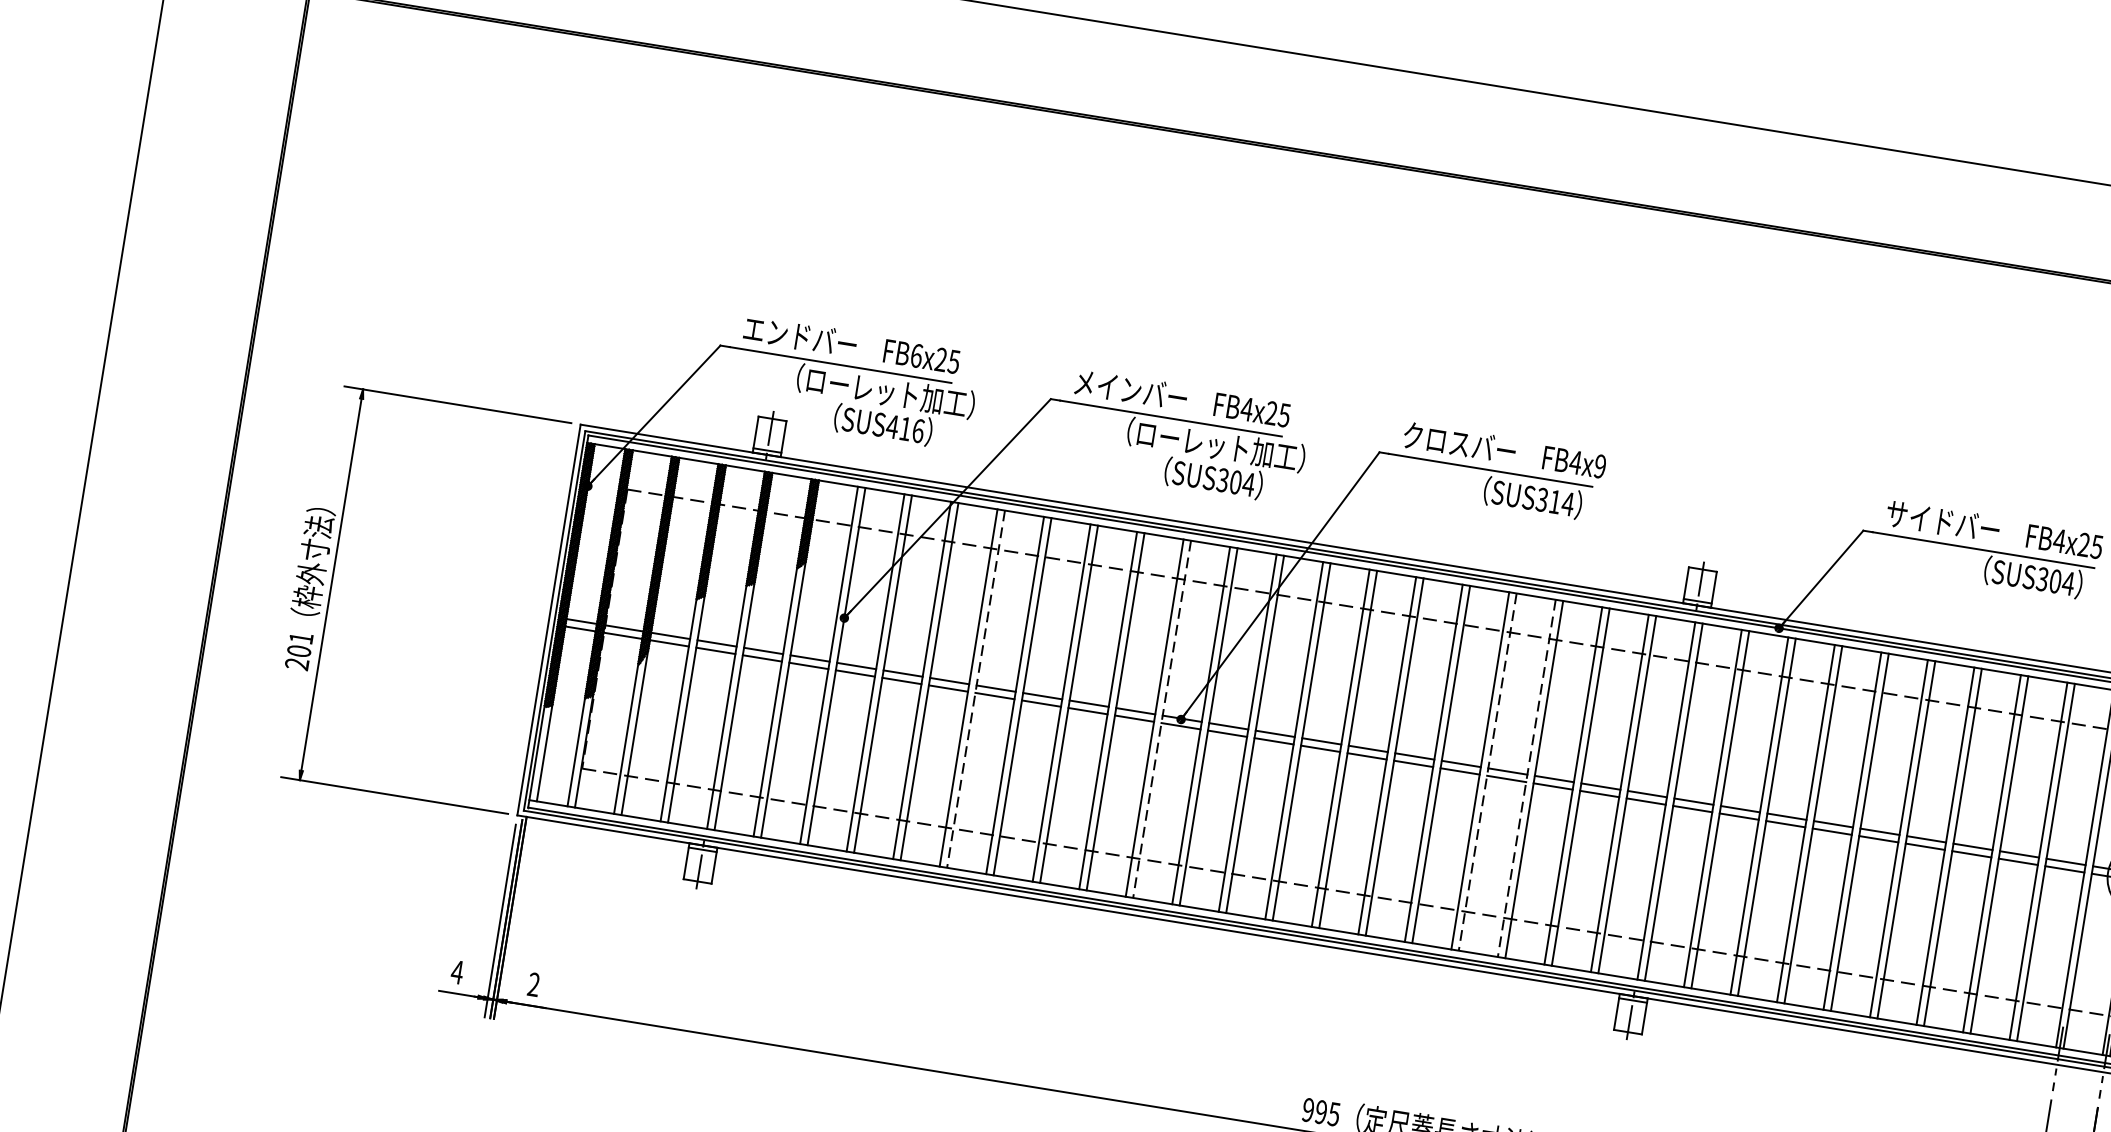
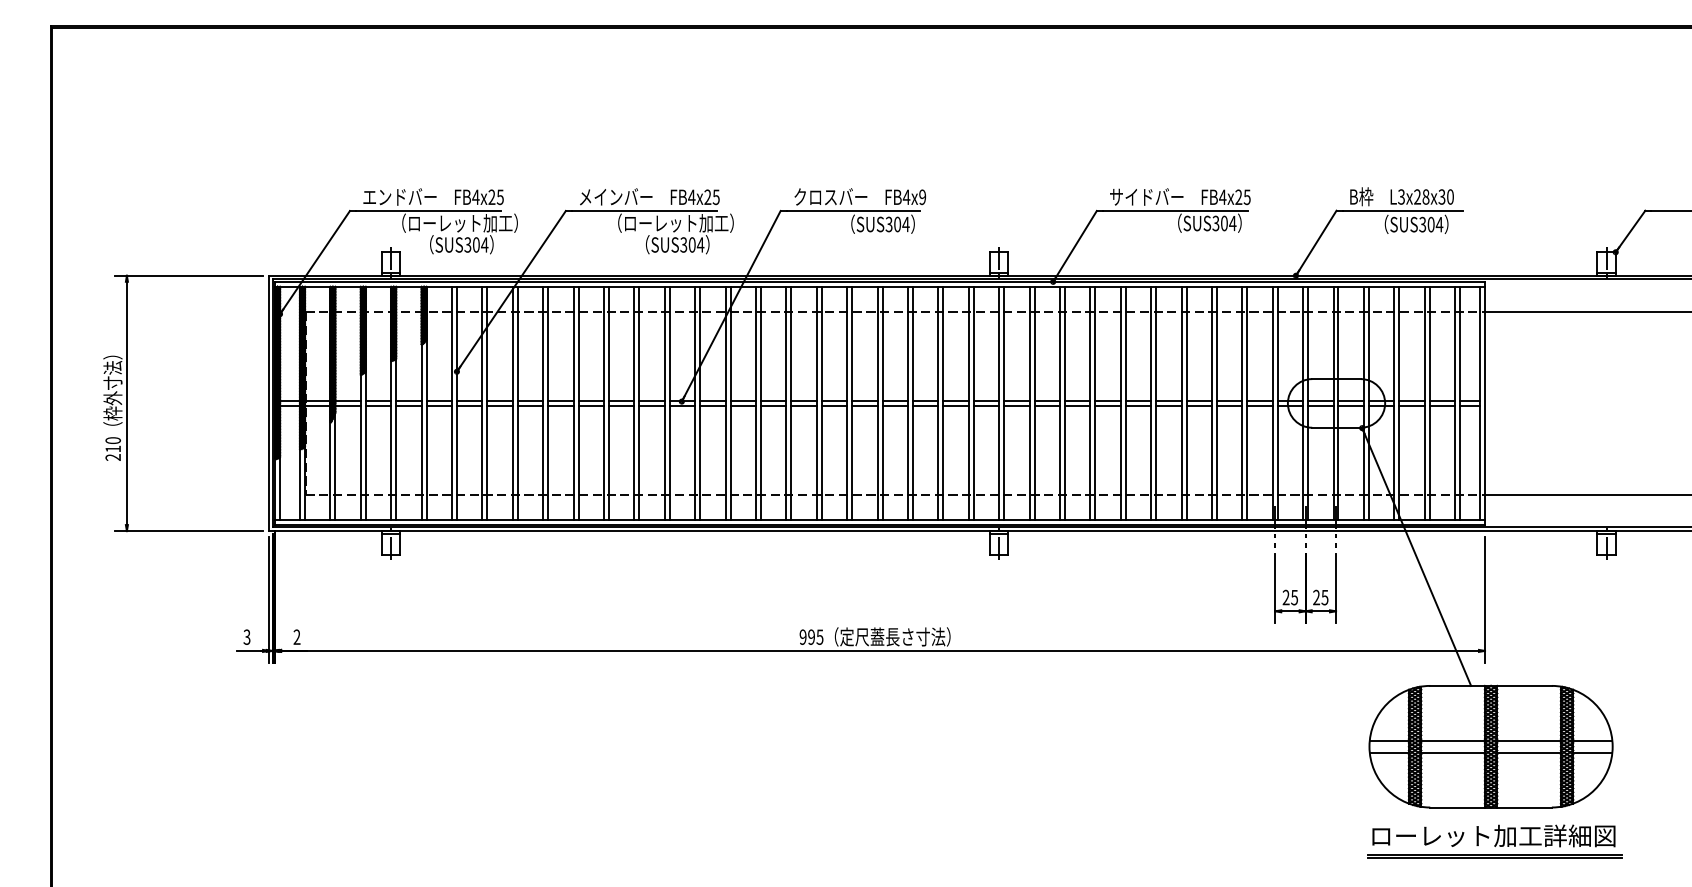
text: (915, 356) -> (475, 197), FB6x25 -> FB4x25
text: (905, 428) -> (476, 244), SUS416 -> SUS304
text: (1555, 501) -> (897, 224), SUS314 -> SUS304
text: (299, 644) -> (112, 444), 201 -> 210
line: (976, 689) -> (548, 403), dashed -> solid
line: (1161, 719) -> (669, 403), dashed -> solid
line: (1487, 772) -> (882, 403), dashed -> solid
line: (1527, 778) -> (908, 403), dashed -> solid
text: (456, 971) -> (246, 636), 4 -> 3

